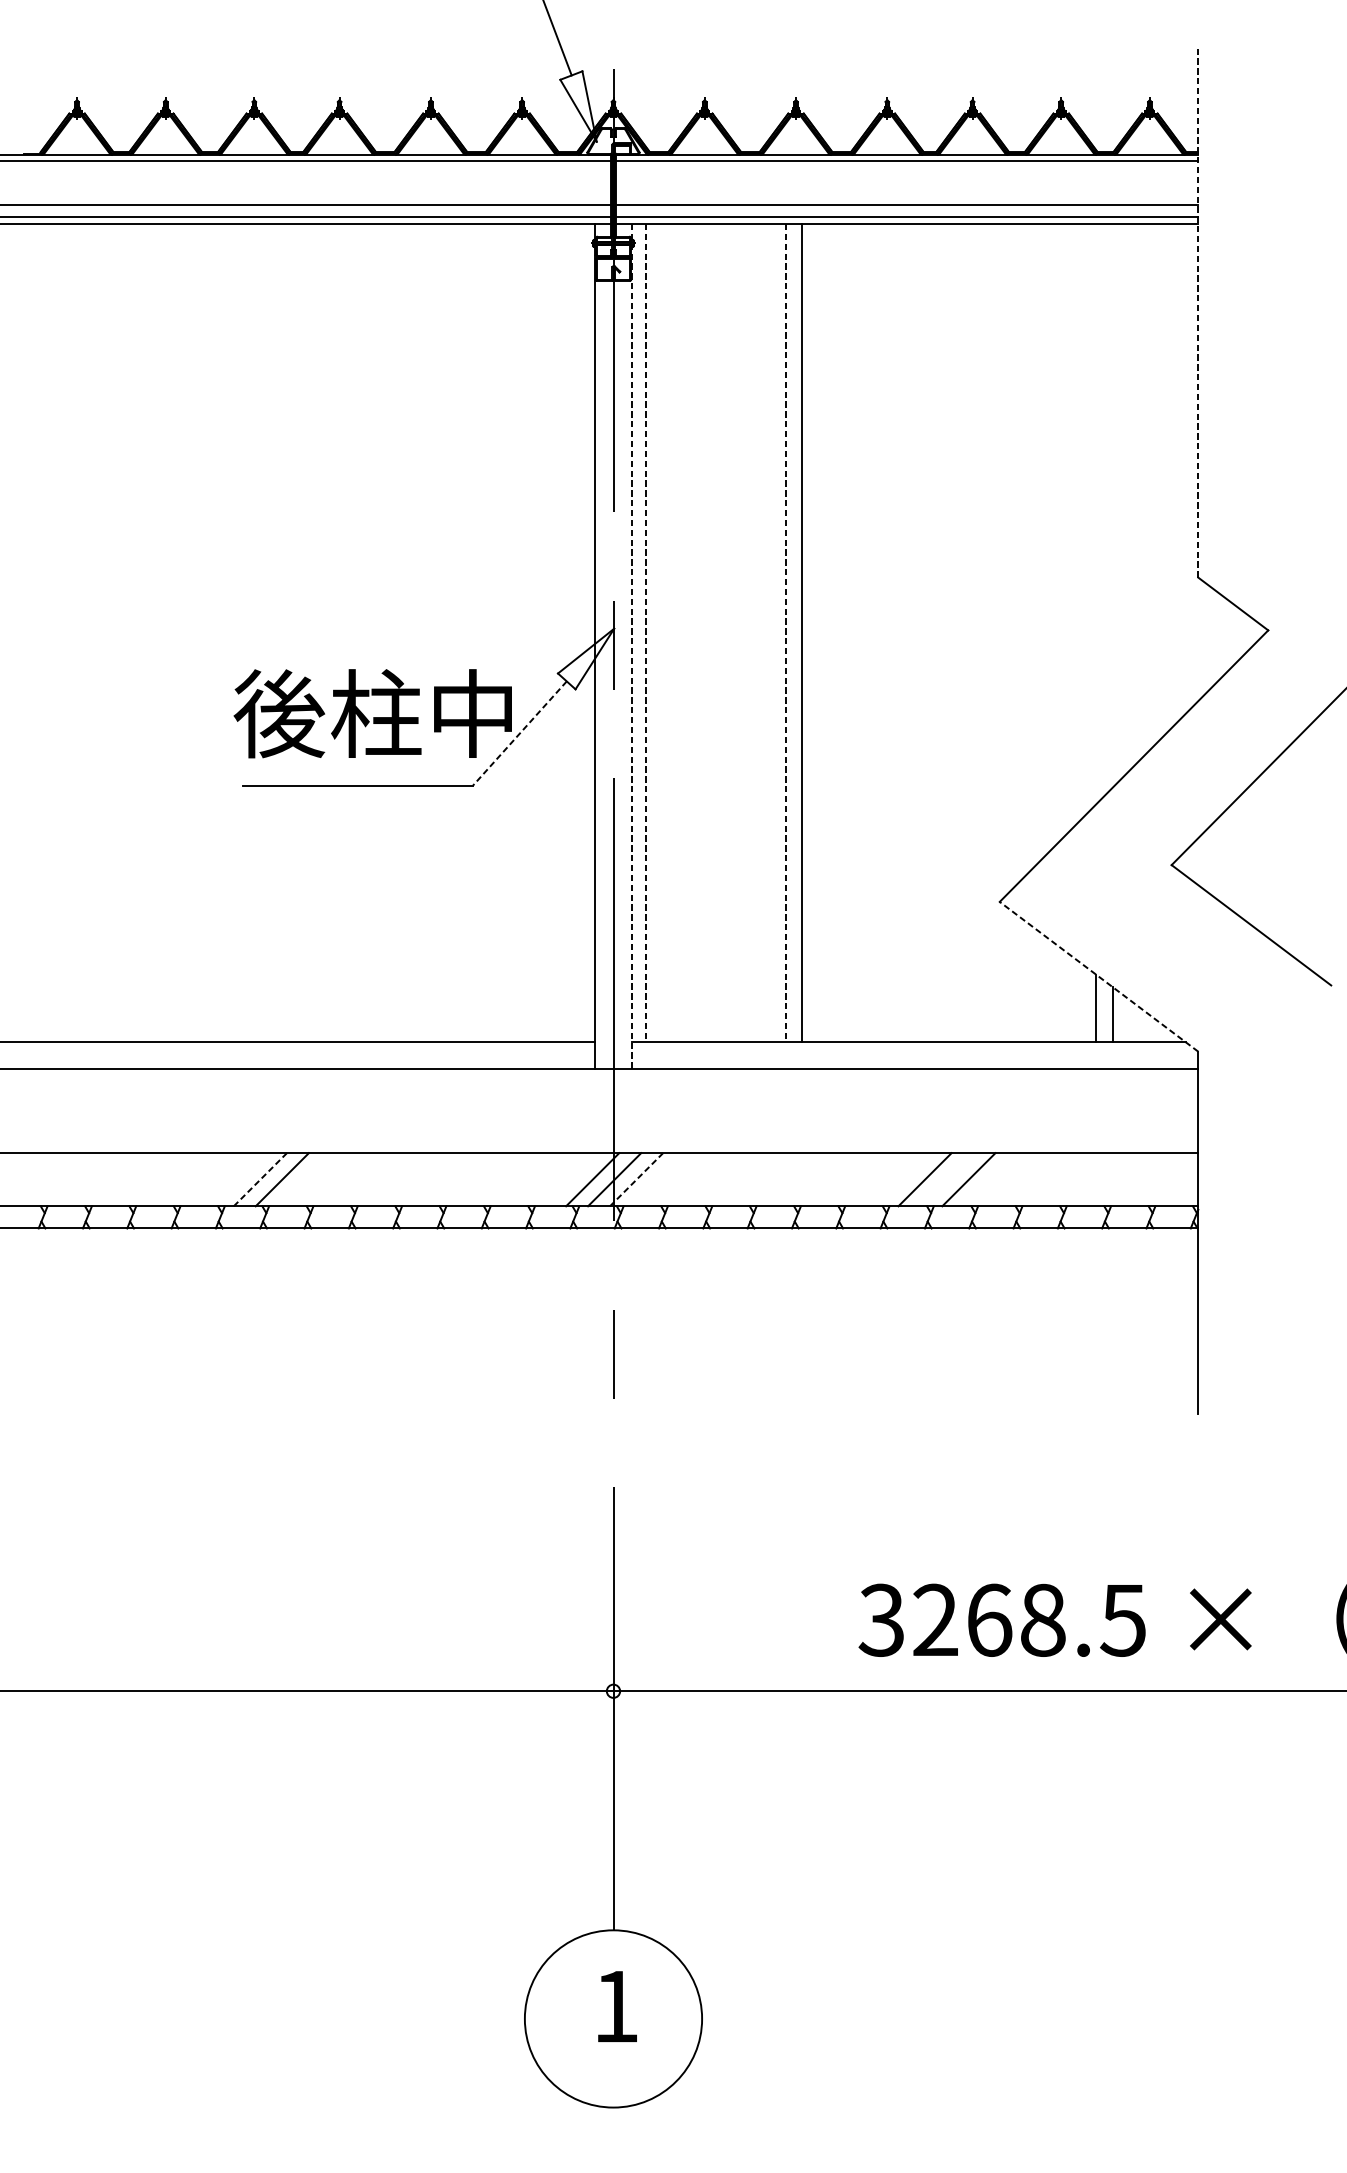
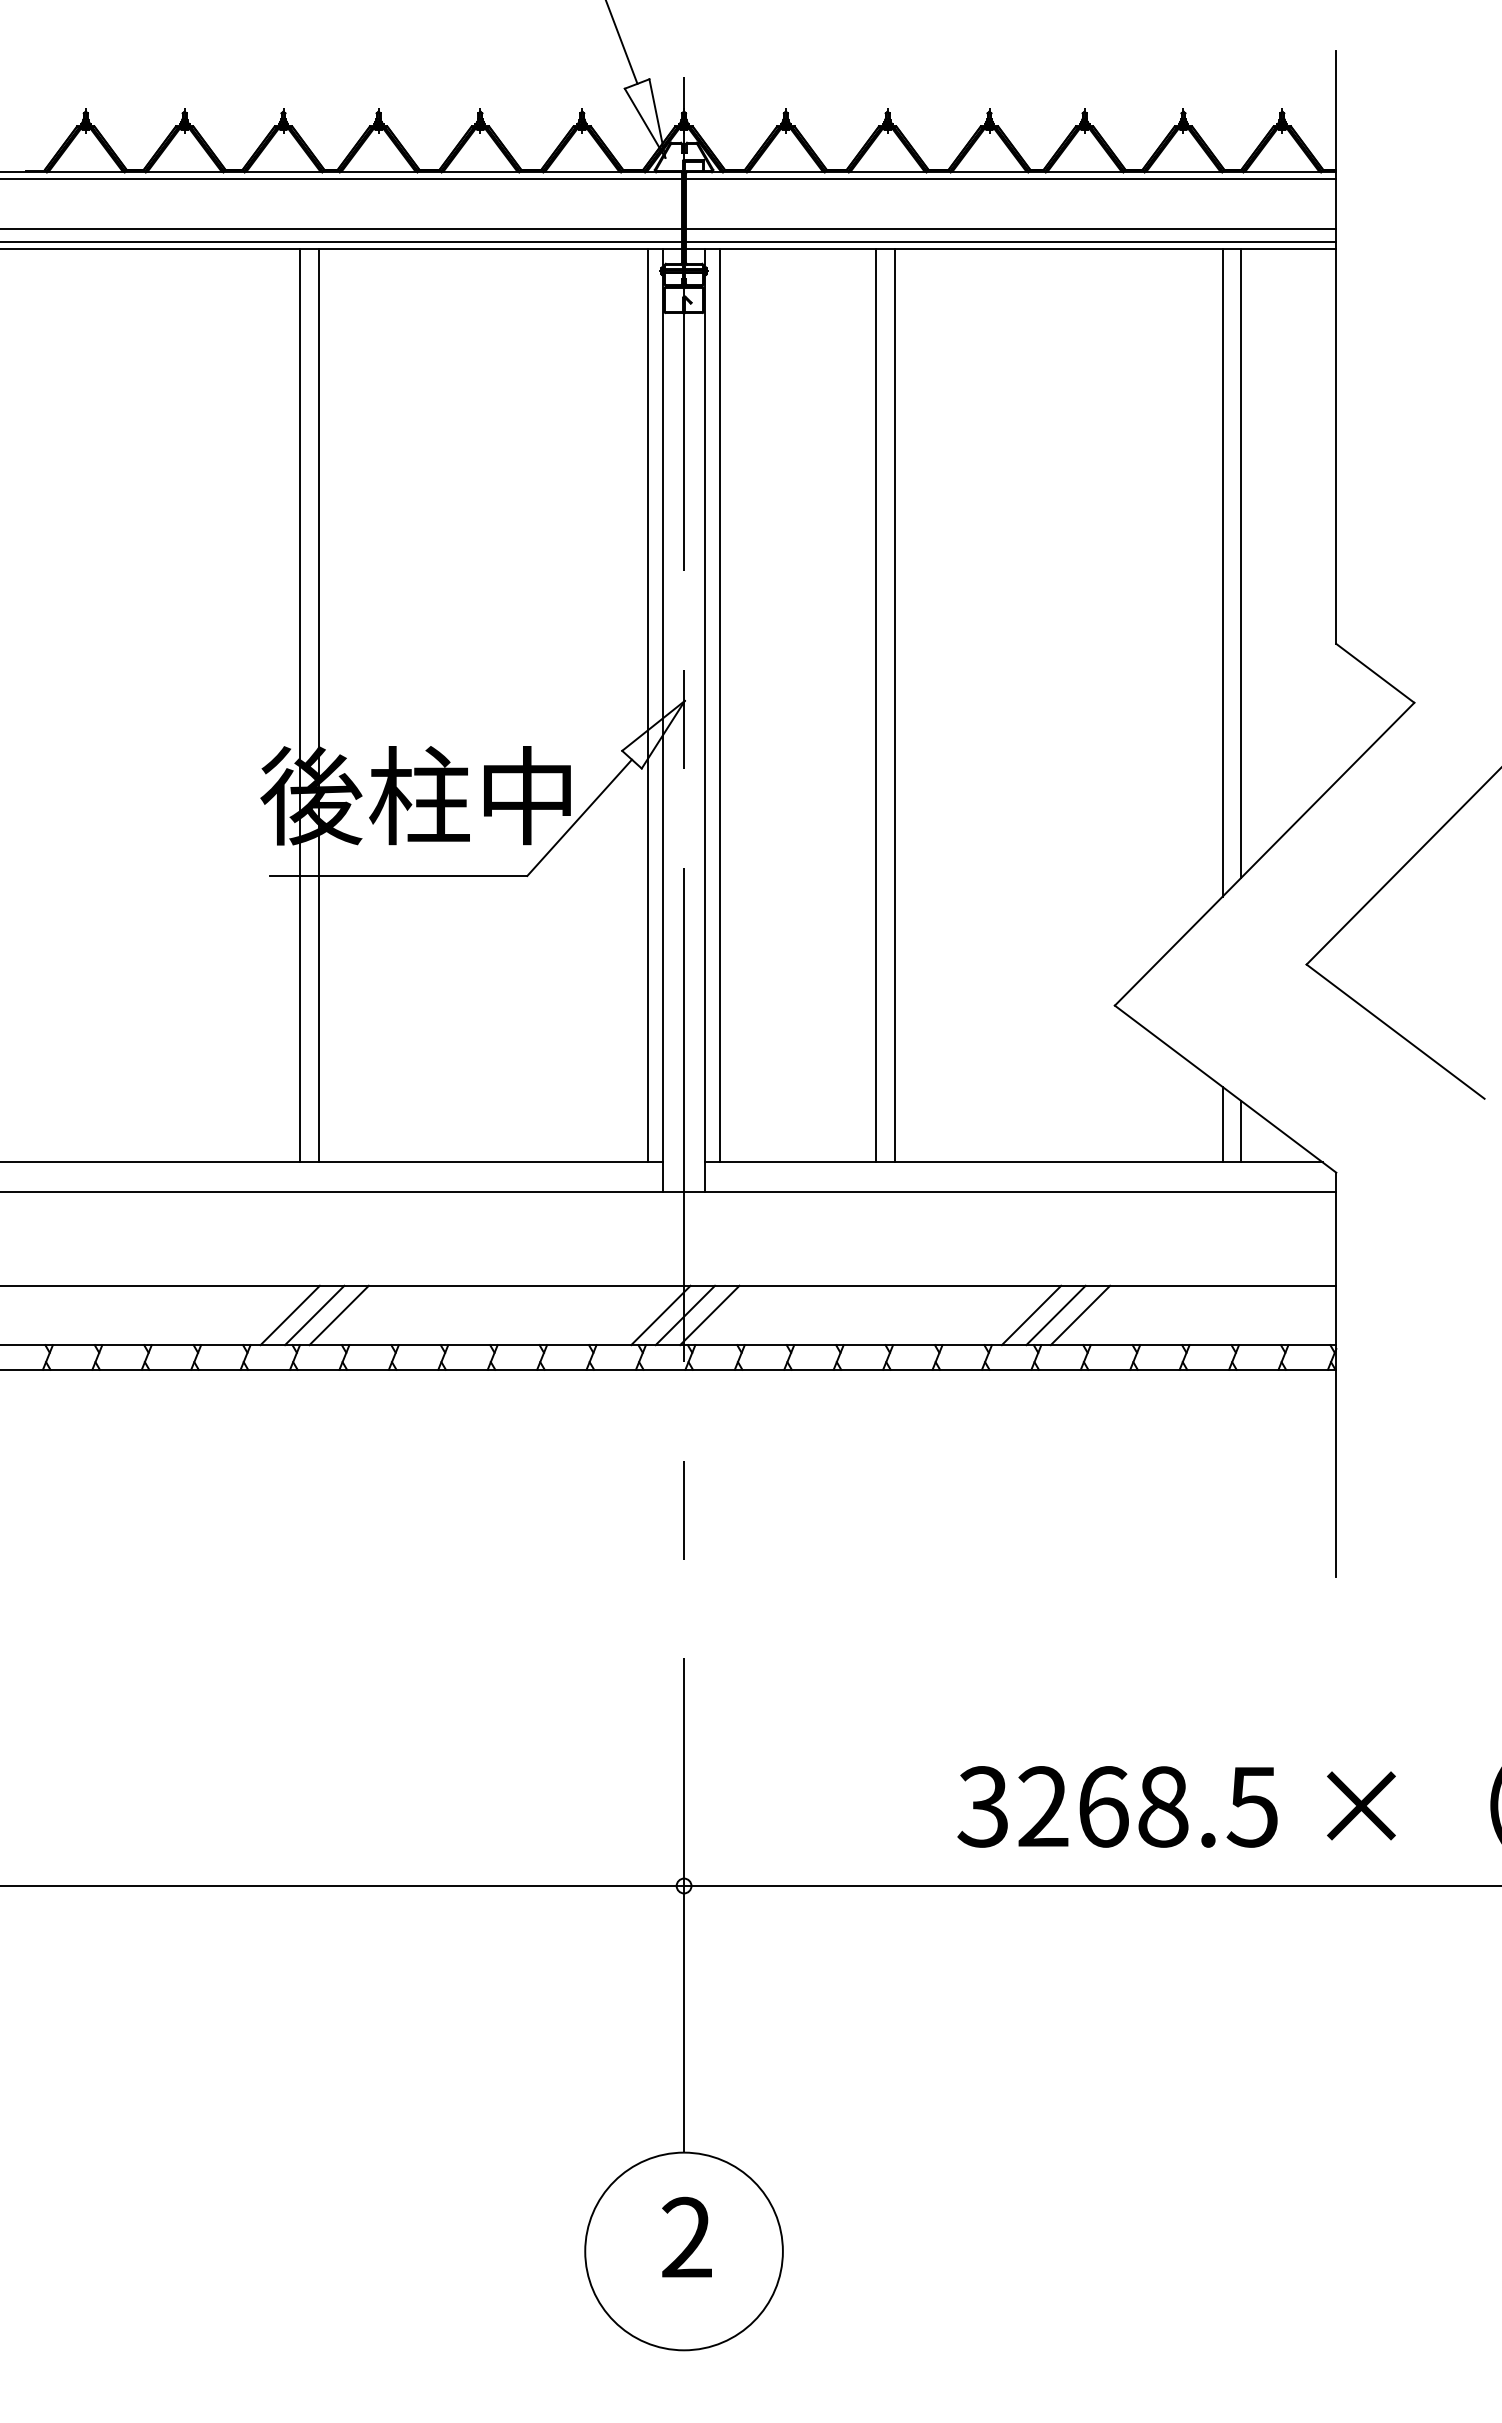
line: (1198, 311) -> (1336, 347), dashed -> solid
line: (1113, 505) -> (1241, 563), added
line: (1096, 513) -> (1222, 572), added
line: (269, 632) -> (300, 705), added
line: (285, 632) -> (318, 705), added
line: (581, 632) -> (648, 705), added
line: (645, 633) -> (719, 706), dashed -> solid
line: (786, 633) -> (876, 706), dashed -> solid
line: (632, 647) -> (705, 721), dashed -> solid
line: (519, 734) -> (579, 818), dashed -> solid
line: (1098, 977) -> (1225, 1089), dashed -> solid
line: (260, 1179) -> (290, 1315), dashed -> solid
line: (303, 1179) -> (338, 1315), added
line: (636, 1179) -> (709, 1315), dashed -> solid
line: (946, 1179) -> (1055, 1315), added
text: (615, 2005) -> (686, 2236), 1 -> 2

